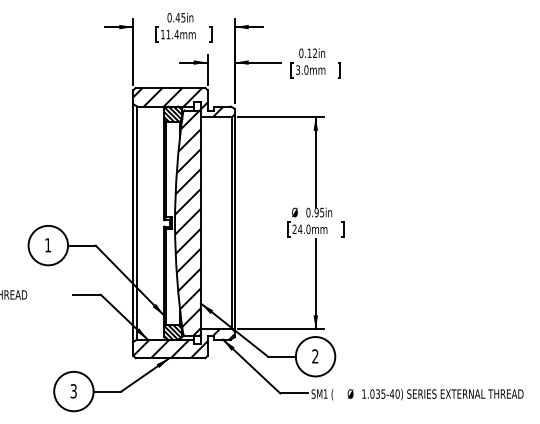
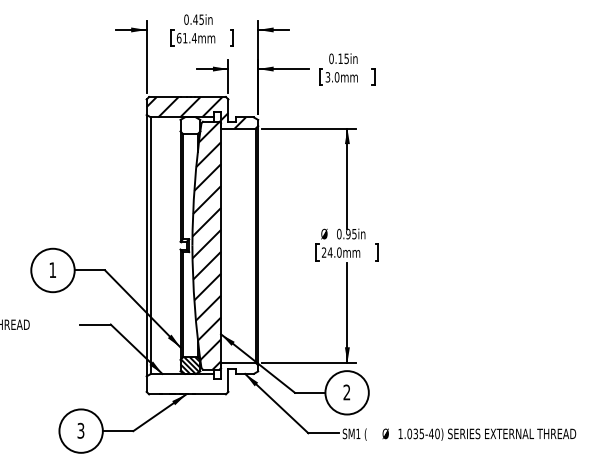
text: (162, 34) -> (178, 38), 11.4mm -> 61.4mm
text: (314, 53) -> (346, 58), 0.12in -> 0.15in
hatch: (173, 113) -> (190, 125), removed
hatch: (184, 343) -> (202, 378), removed

